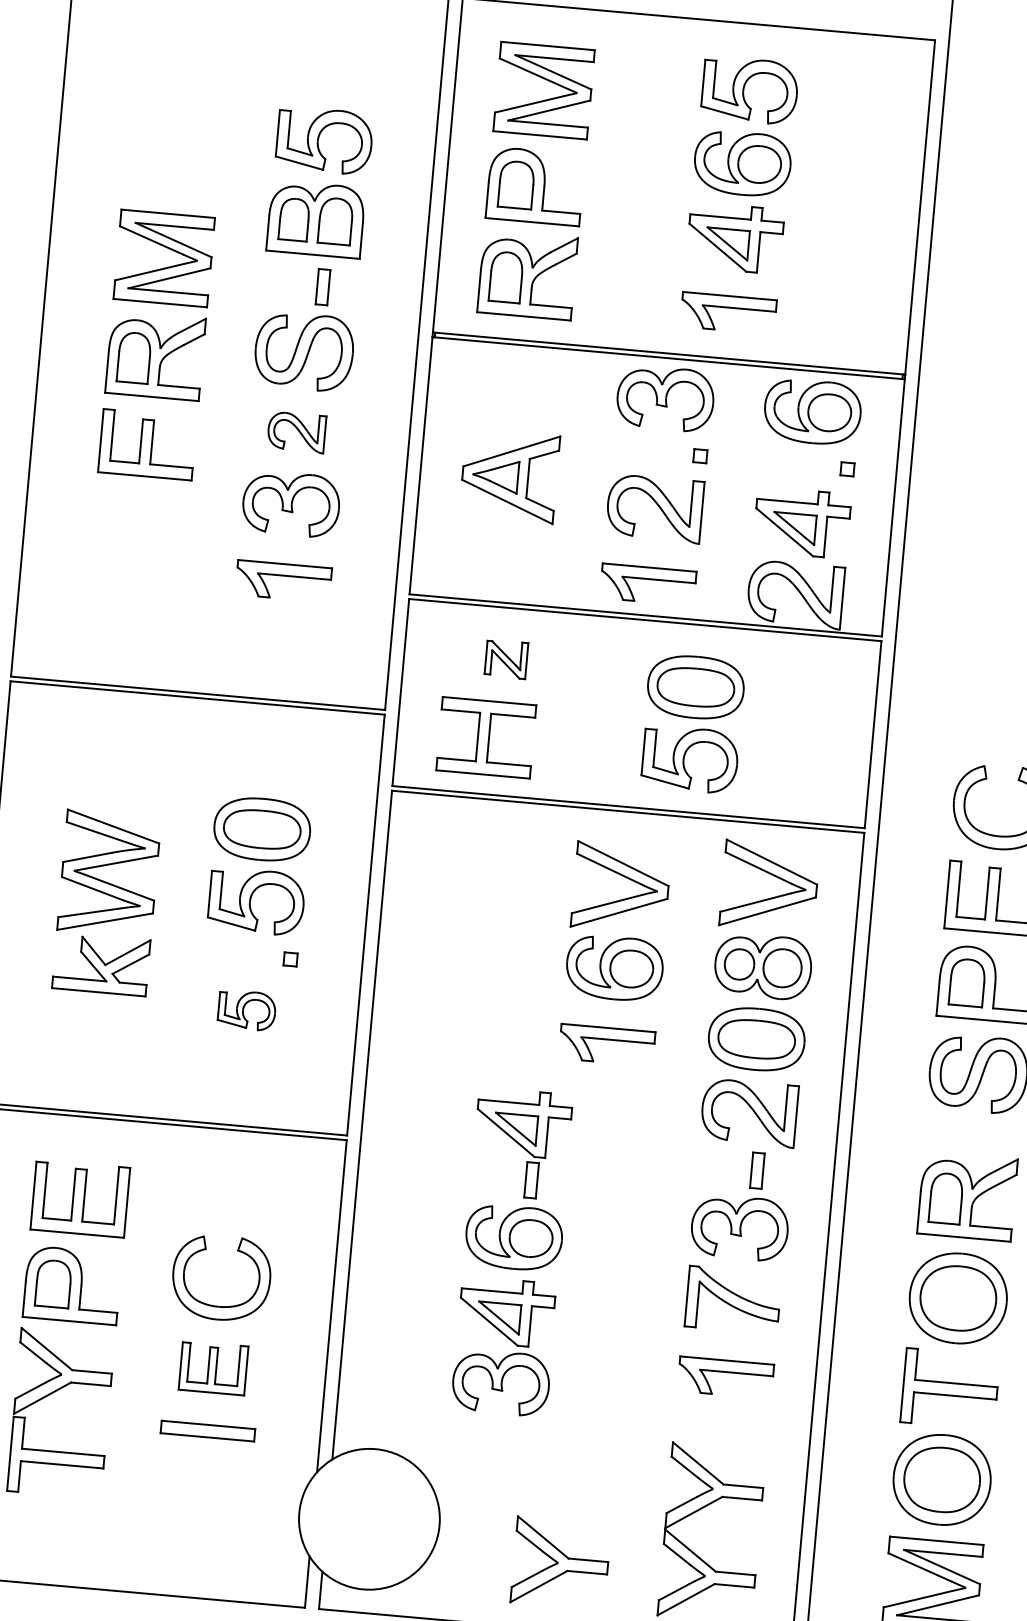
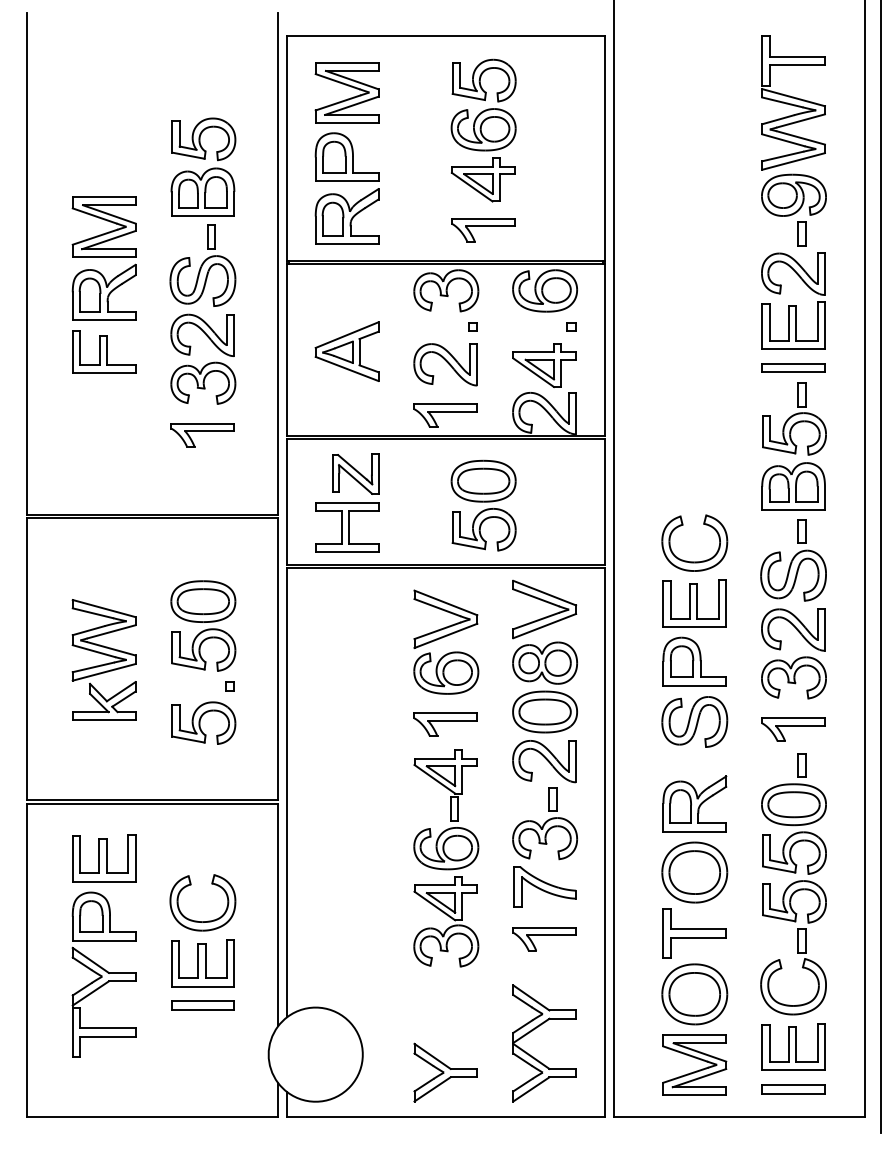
part: (296, 431) -> (202, 334), size x1.67
part: (505, 658) -> (355, 473), size x1.67
part: (246, 1009) -> (203, 722), size x1.67
part: (513, 1252) -> (446, 858), moved
part: (212, 1368) -> (202, 963), size x1.43

